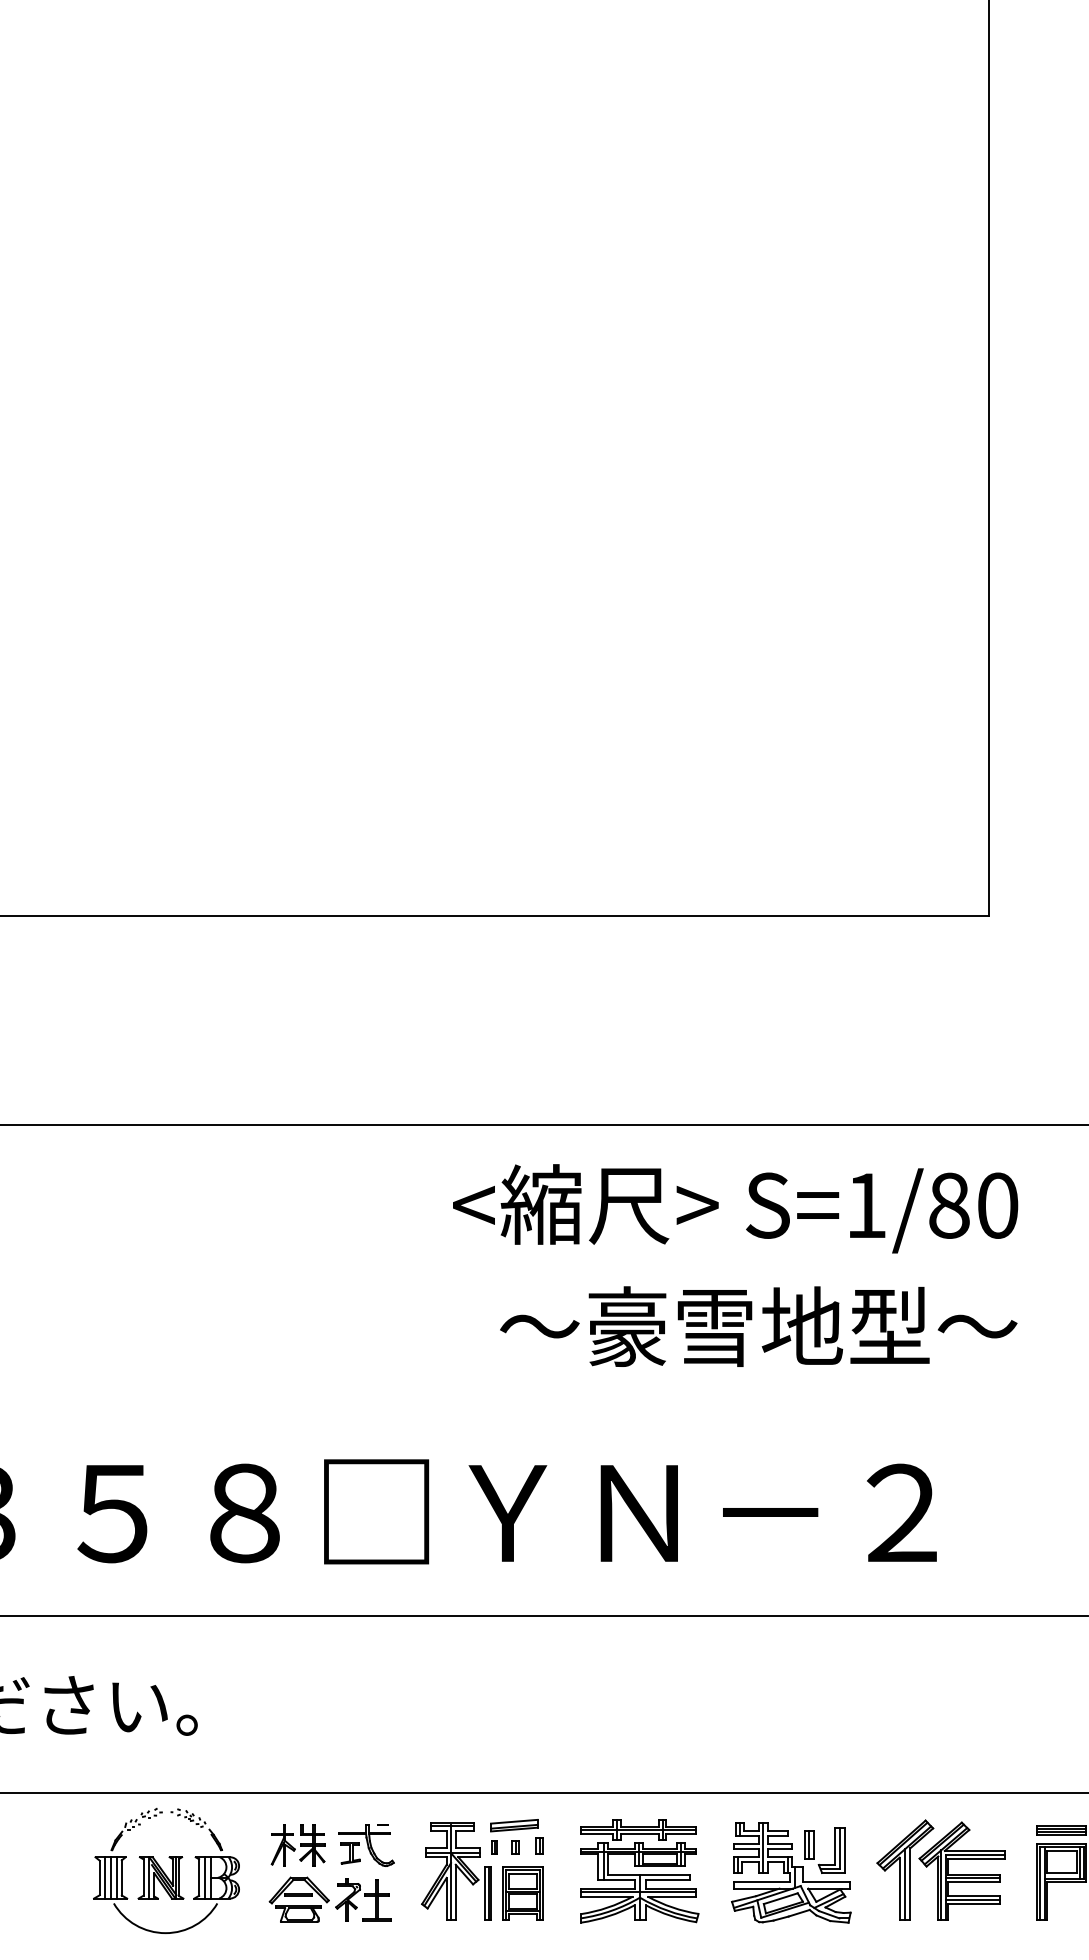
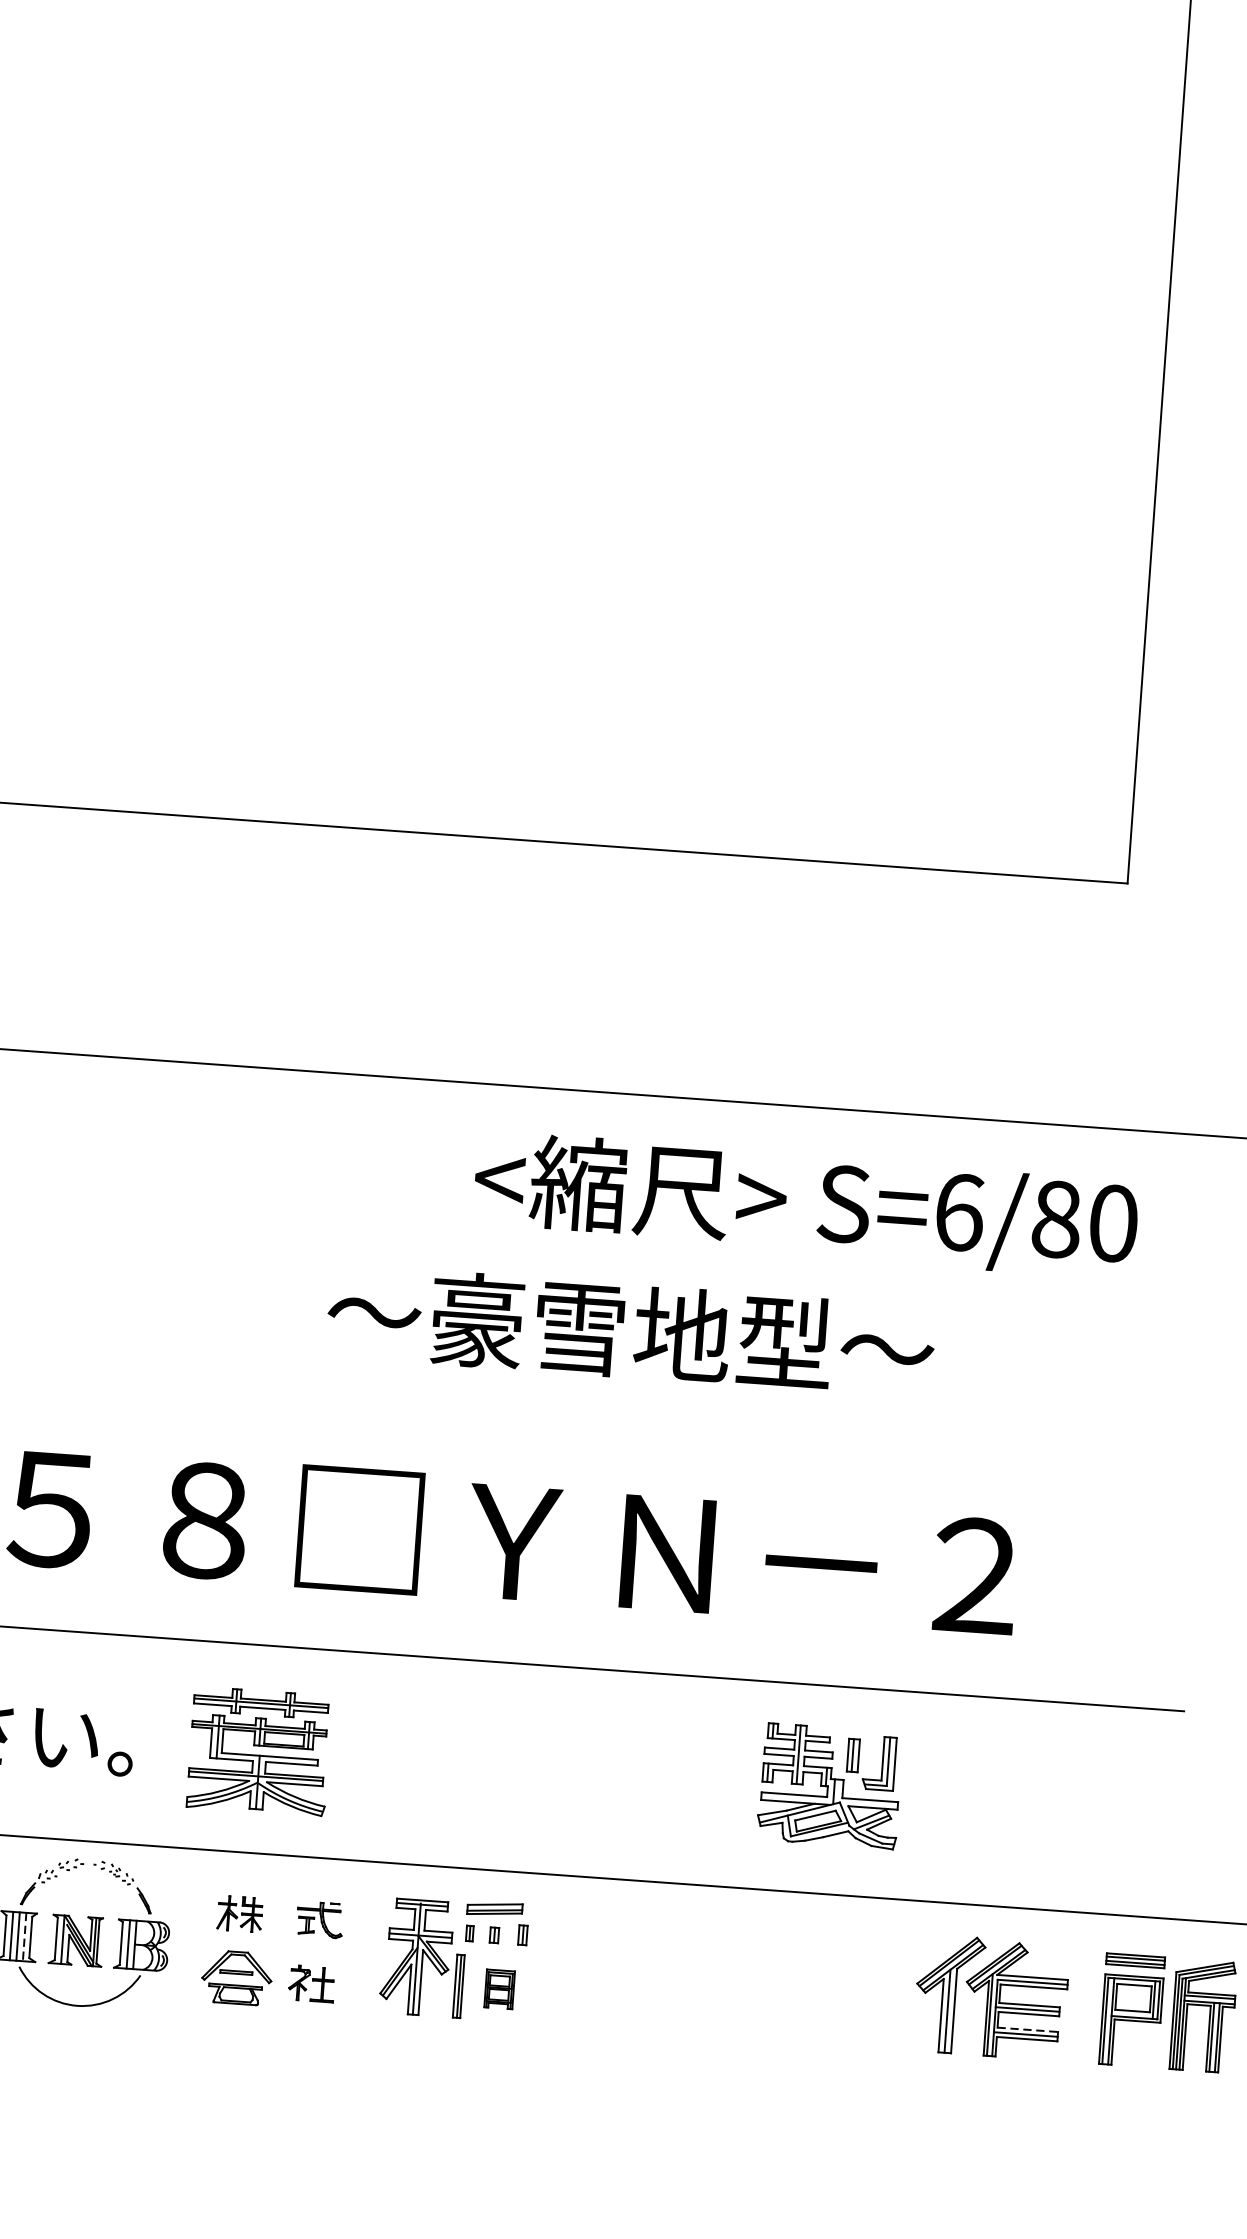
text: (867, 1205) -> (960, 1212), S=1/80 -> S=6/80
text: (758, 1326) -> (630, 1331), moved
part: (297, 1845) -> (239, 1914), size x0.7
part: (366, 1845) -> (320, 1920), size x0.7
part: (639, 1871) -> (259, 1751), moved
part: (791, 1872) -> (830, 1785), moved
line: (116, 1877) -> (24, 1936), solid -> dashed
part: (522, 1893) -> (498, 1989), size x0.6
line: (974, 1895) -> (1028, 2029), solid -> dashed
part: (363, 1899) -> (312, 1983), size x0.7

